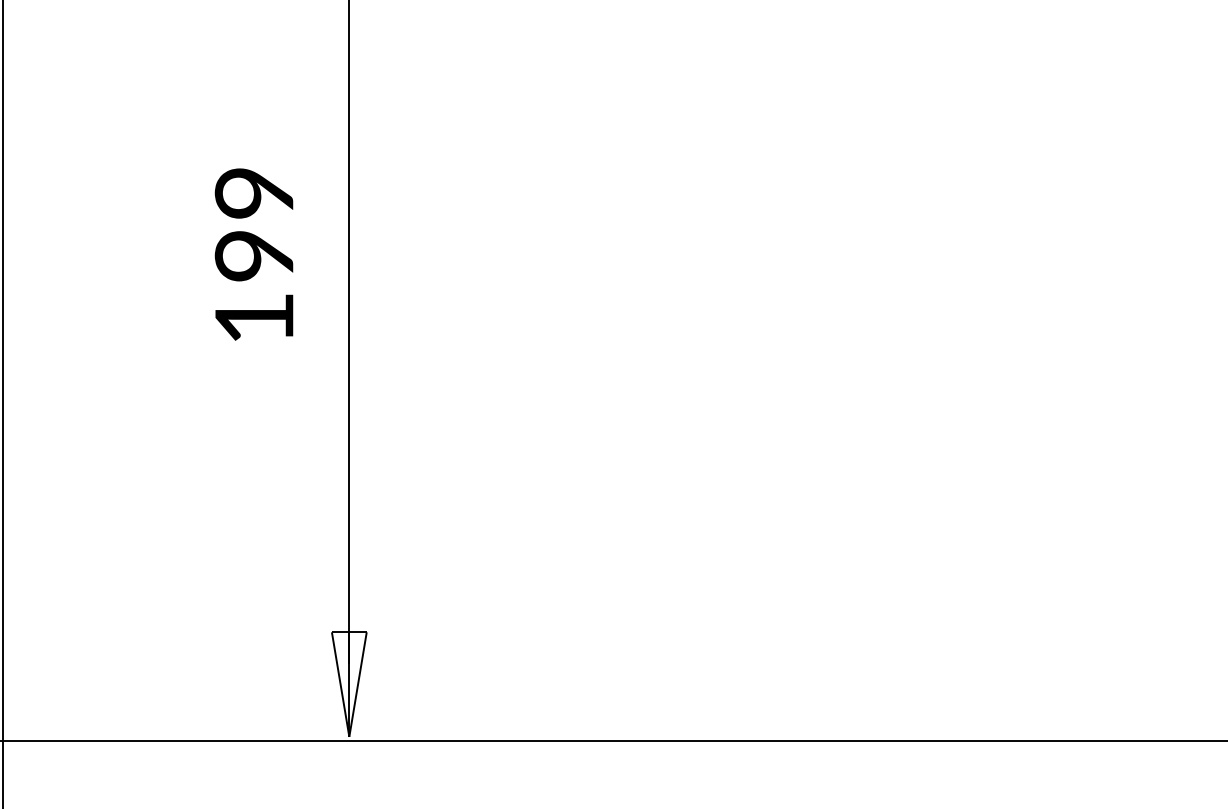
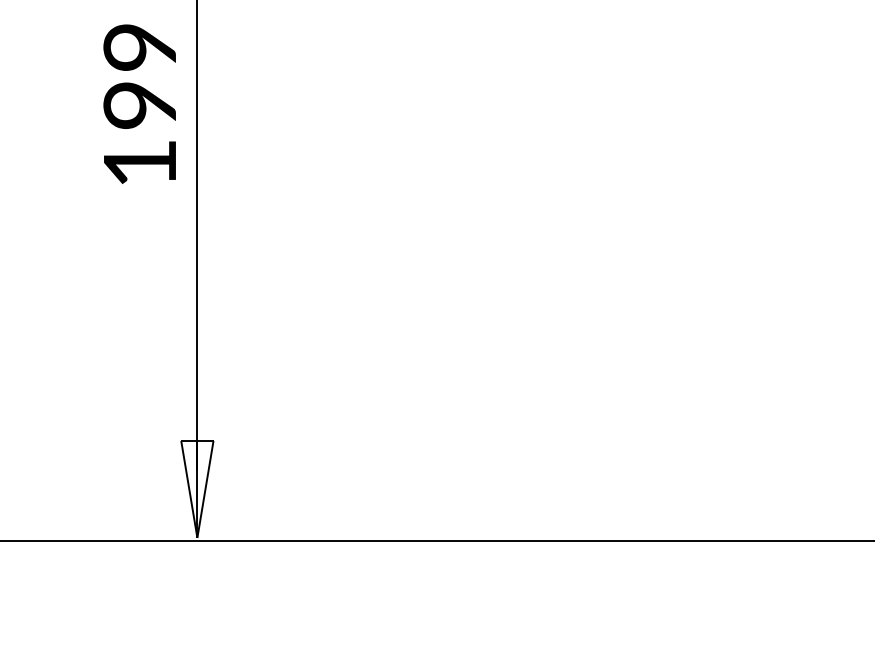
text: (253, 254) -> (139, 104), moved

